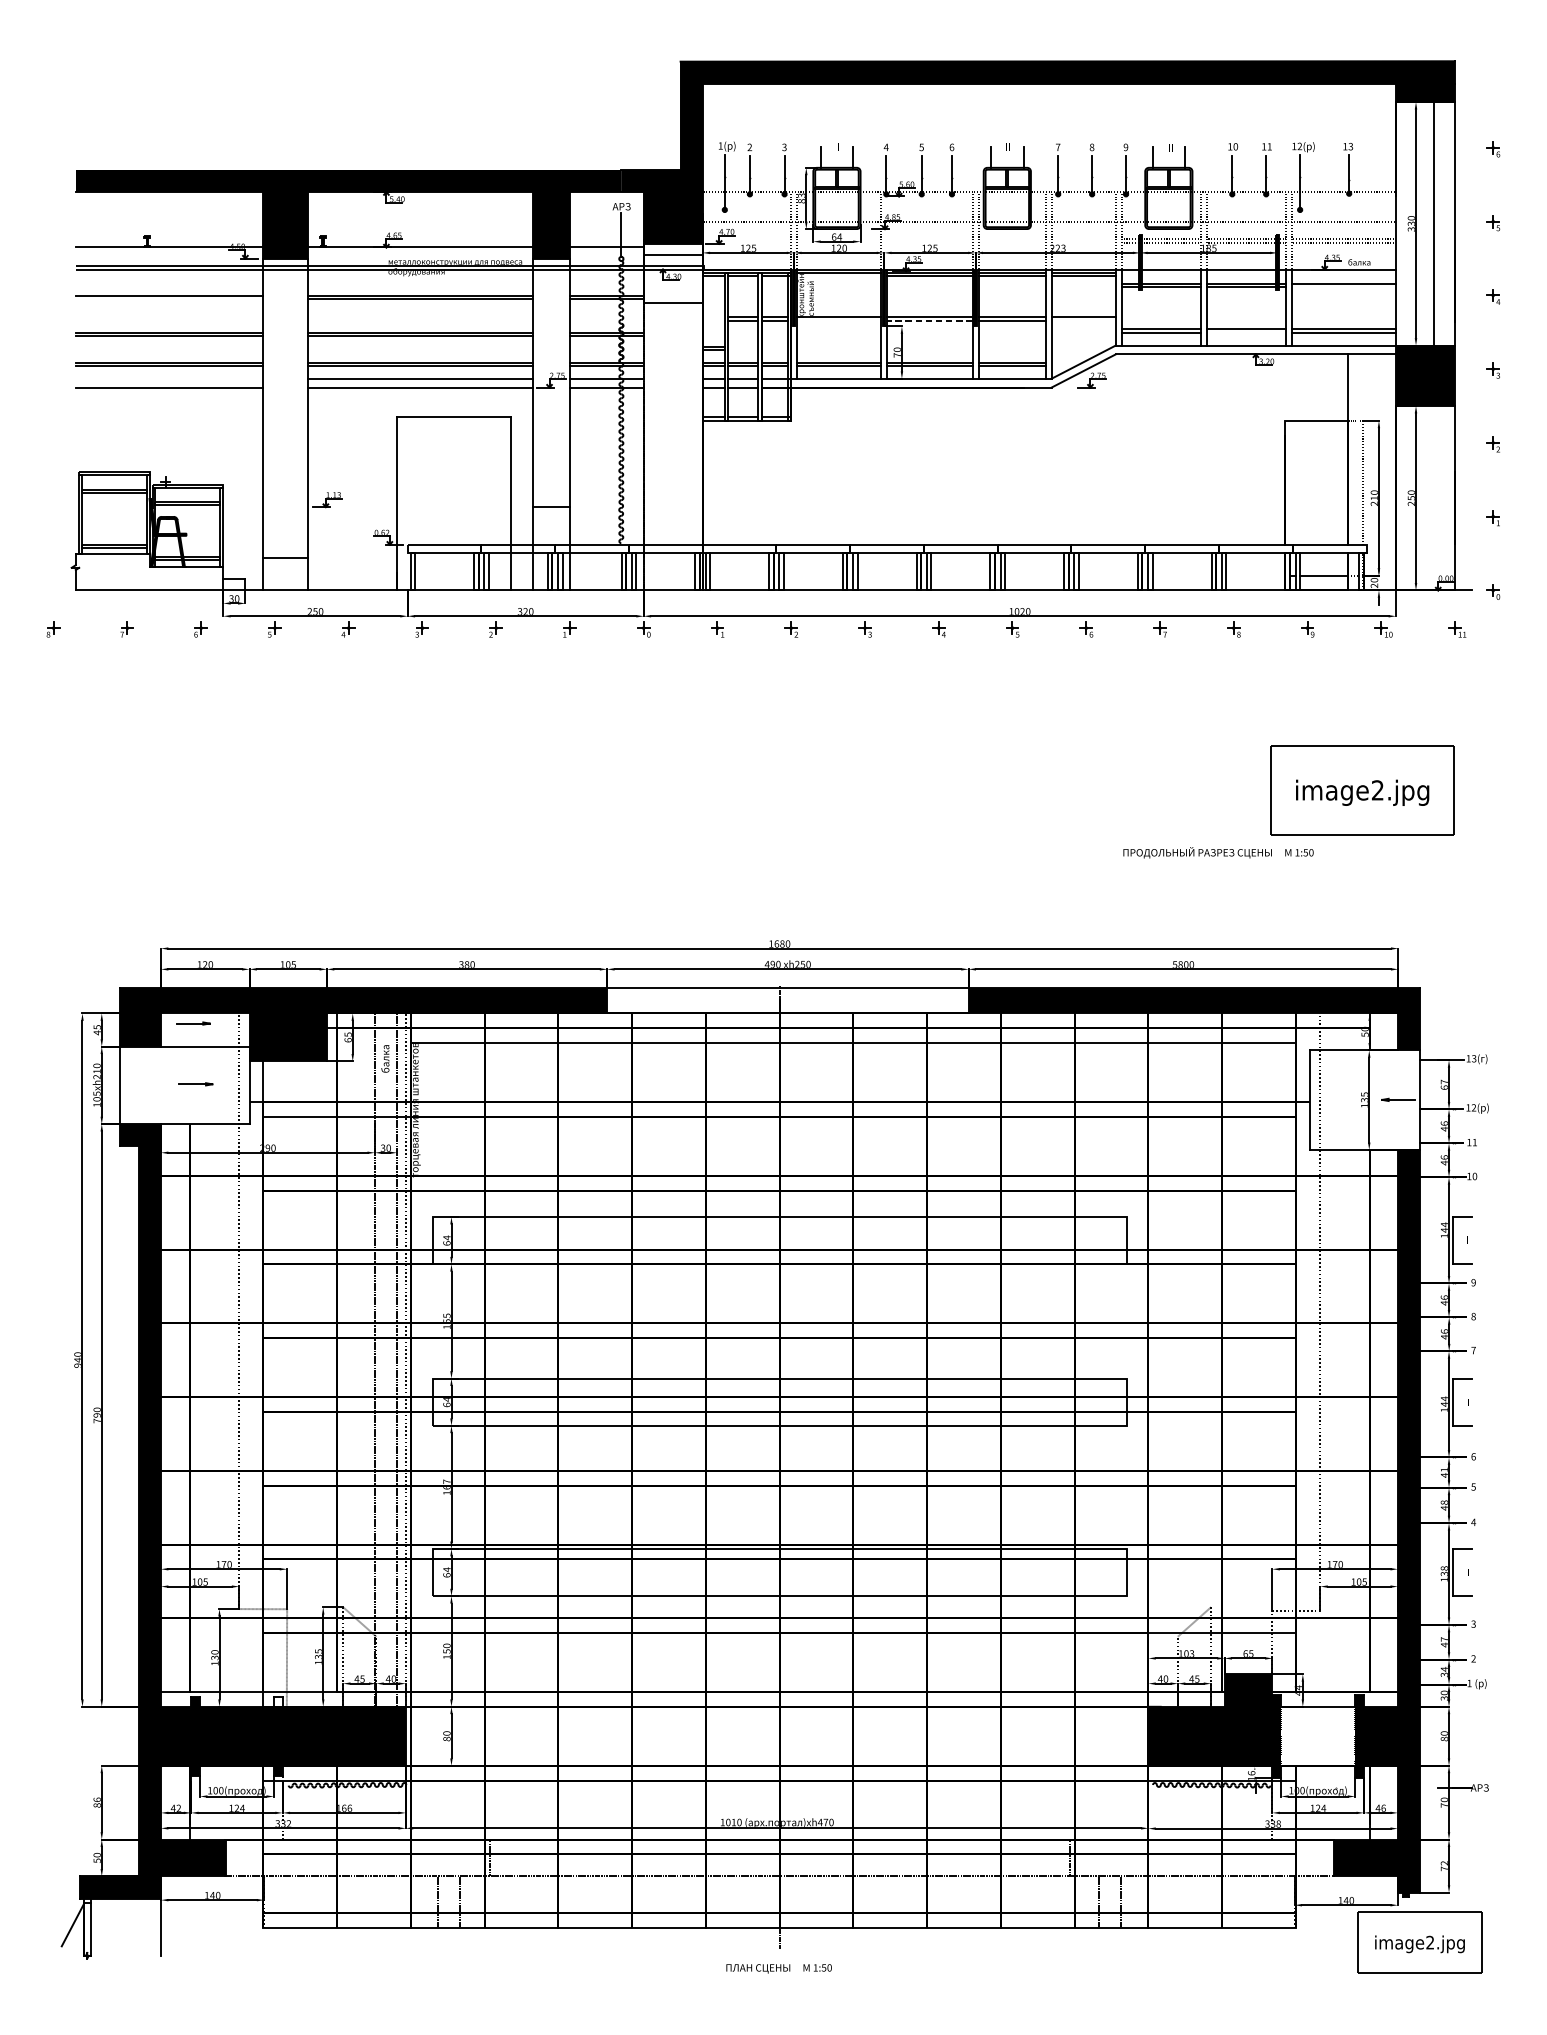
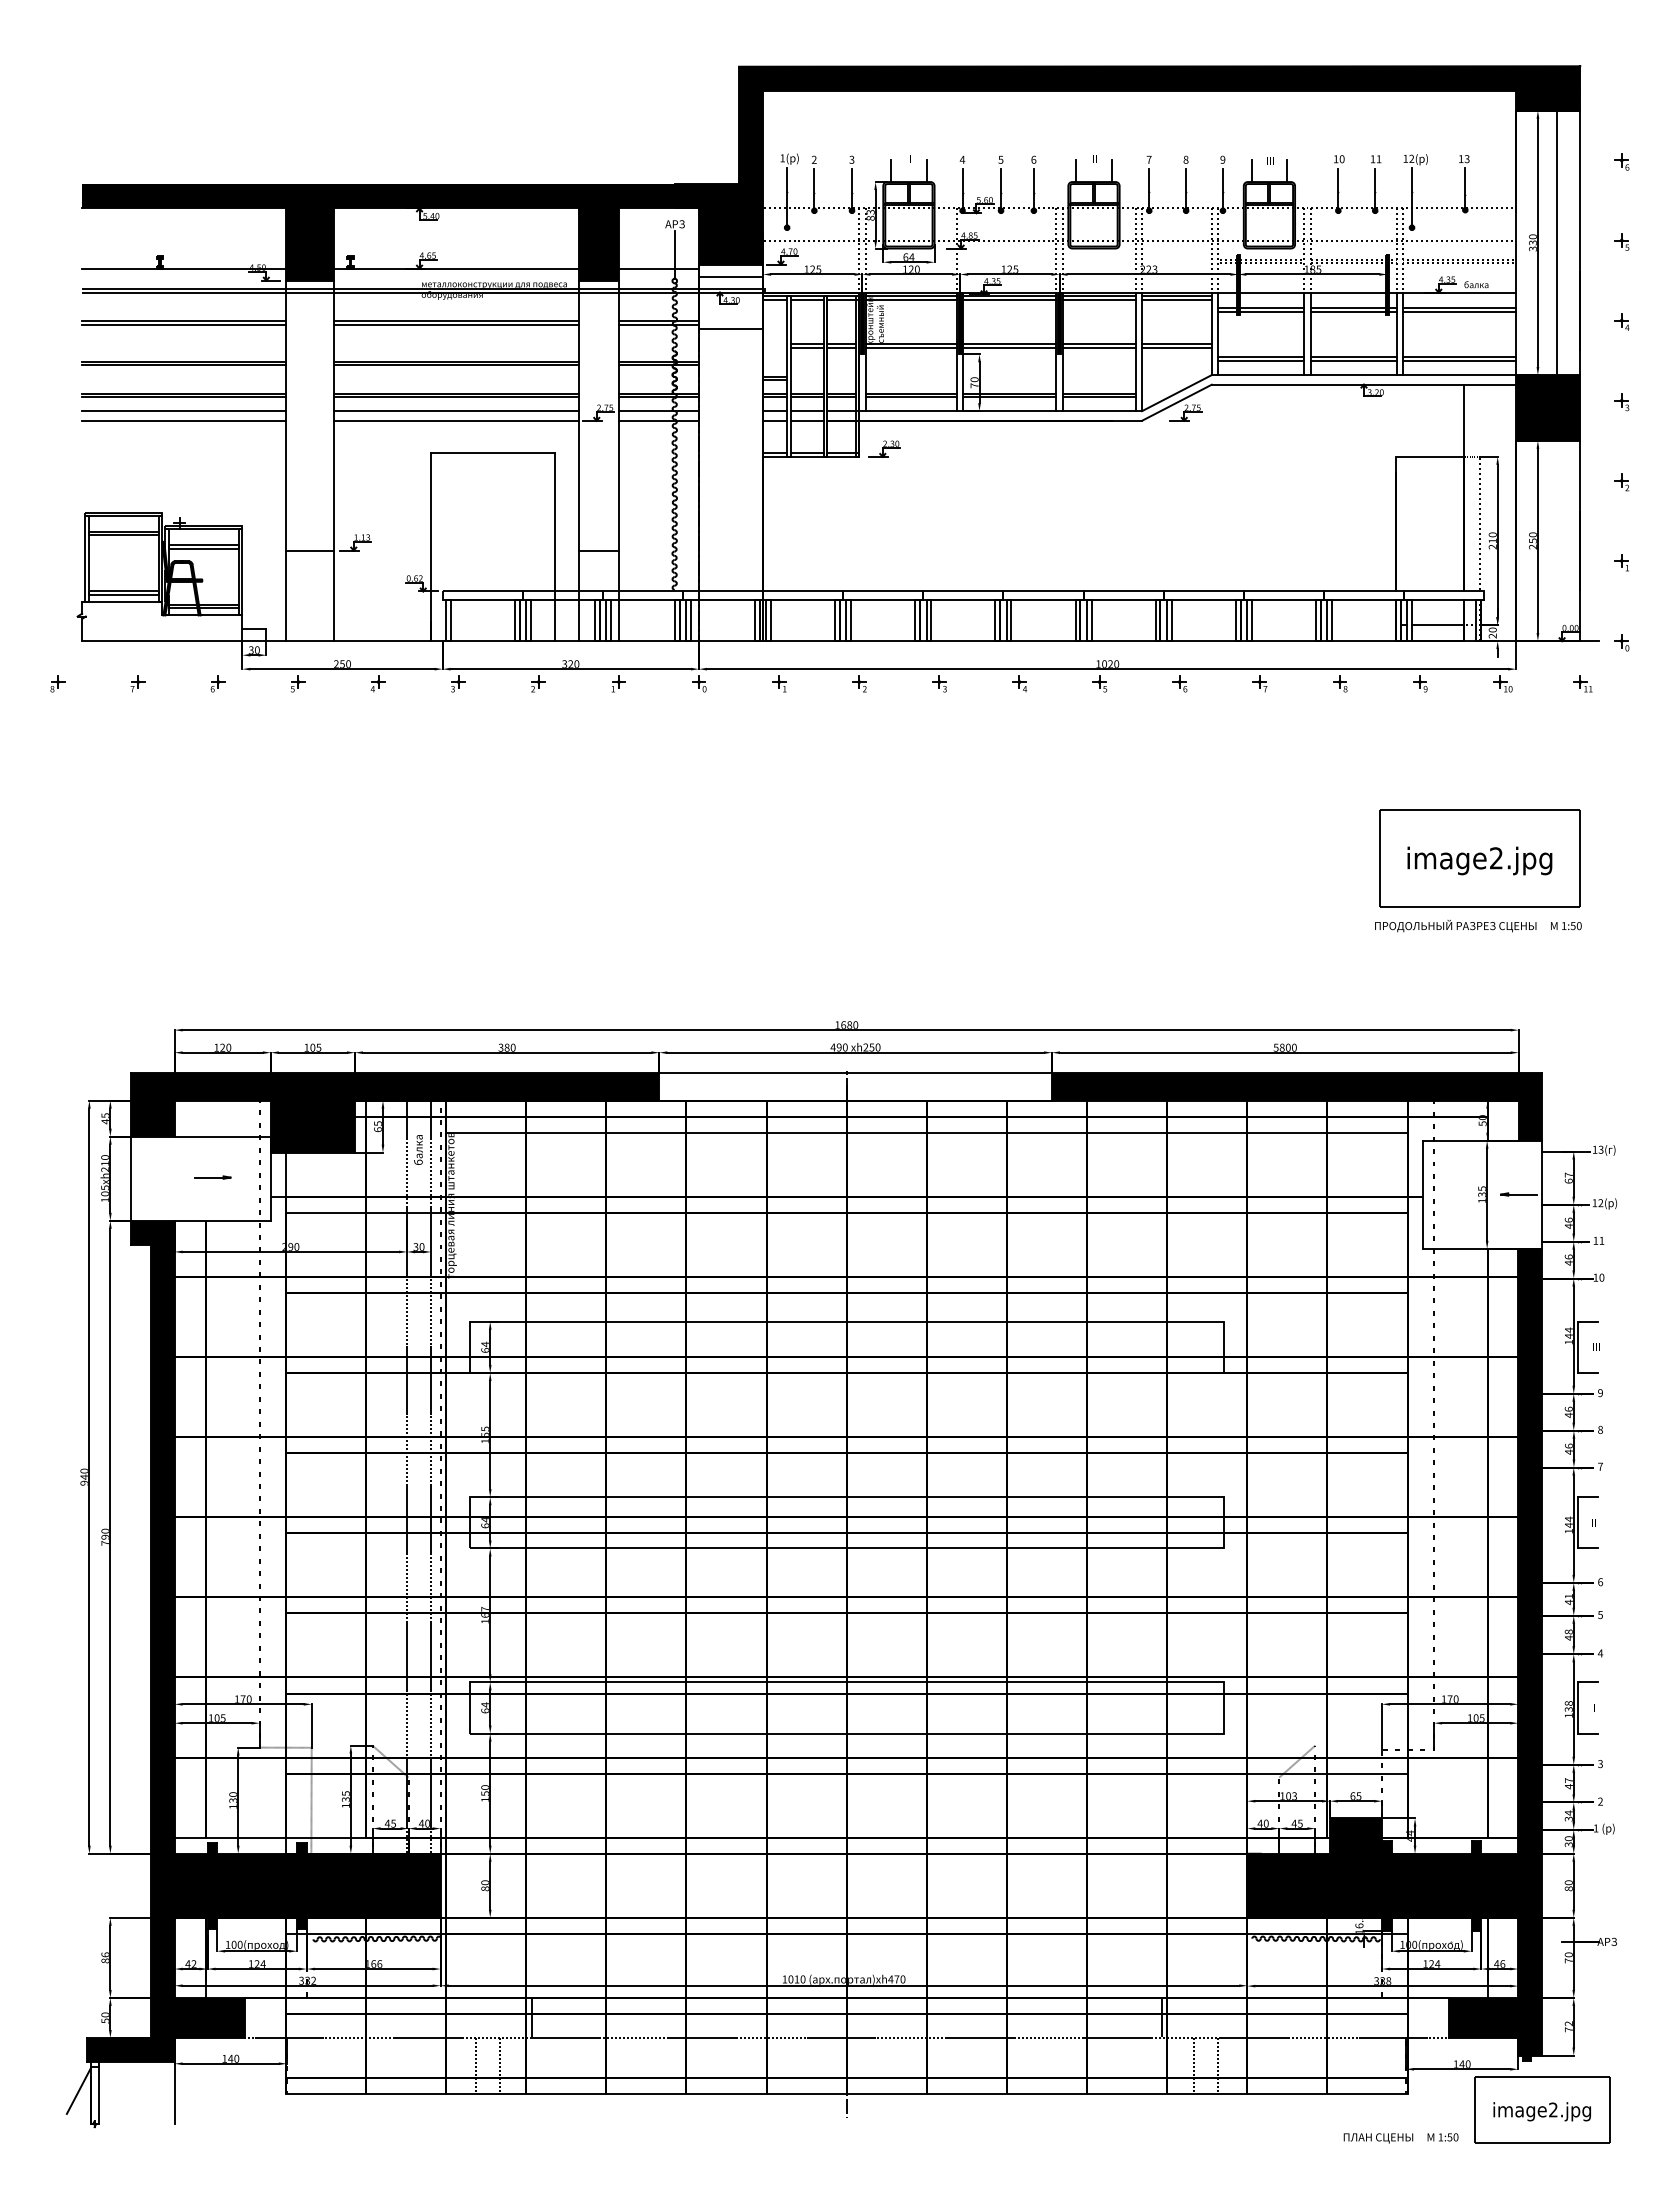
line: (838, 276) -> (910, 300), added
line: (1343, 287) -> (1459, 311), added
line: (169, 298) -> (183, 324), added
line: (838, 321) -> (910, 348), added
line: (929, 321) -> (1009, 348), dashed -> solid
line: (1083, 321) -> (1176, 348), added
line: (1246, 333) -> (1353, 361), added
line: (169, 379) -> (183, 411), added
part: (814, 413) -> (884, 448), added
line: (285, 557) -> (309, 550), moved
text: (1218, 852) -> (1478, 925), moved
part: (193, 1023) -> (209, 1111), removed
fill: (277, 1701) -> (301, 1847), added
fill: (1318, 1736) -> (1431, 1885), added
text: (778, 1968) -> (1400, 2138), moved

